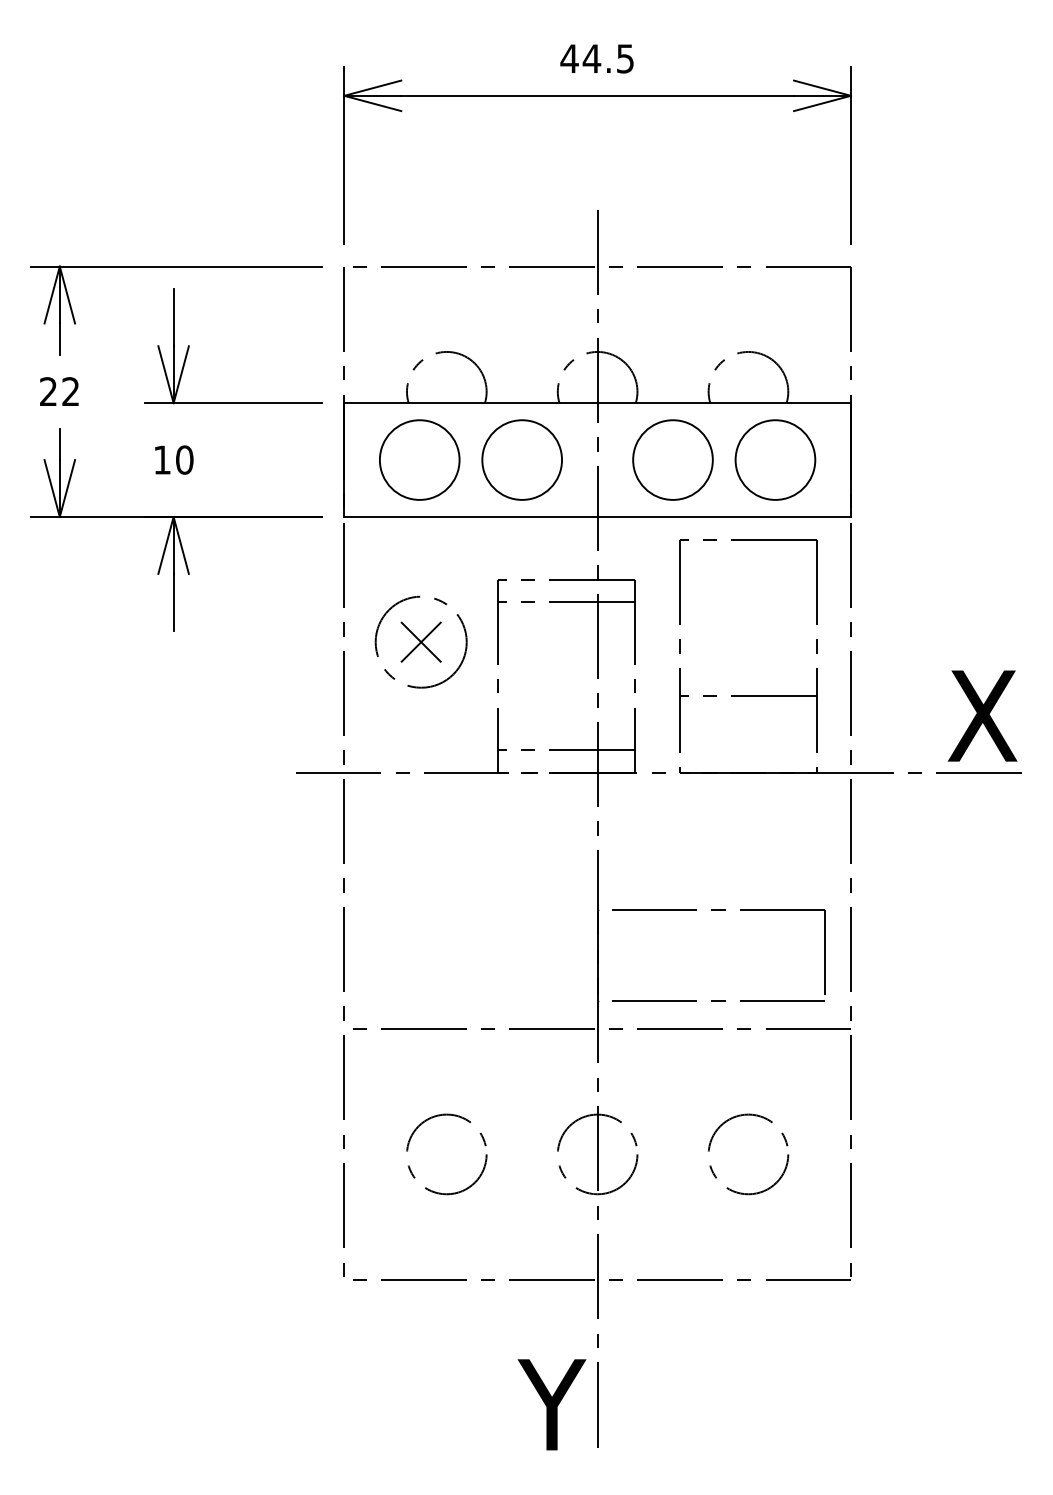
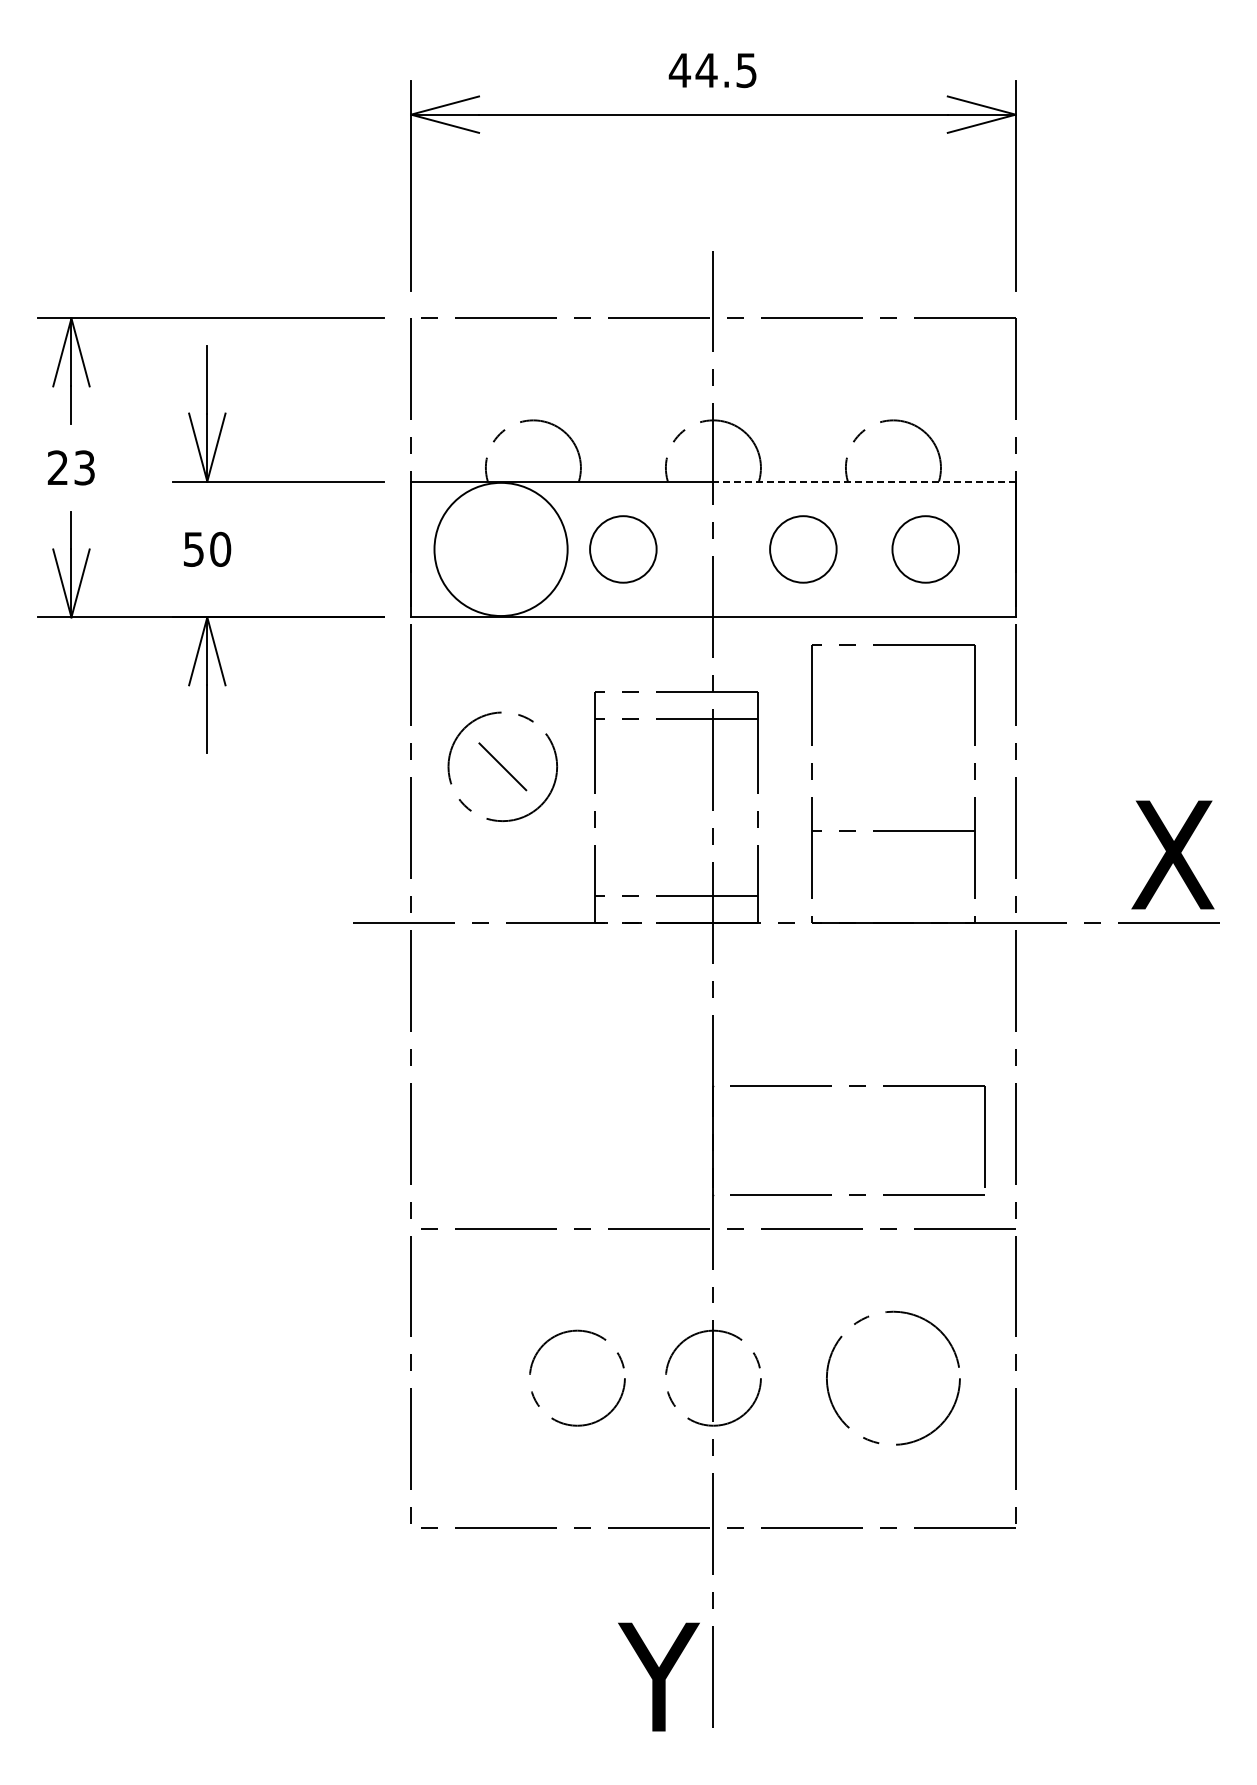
text: (70, 391) -> (84, 467), 22 -> 23
line: (724, 403) -> (864, 481), solid -> dashed
text: (162, 460) -> (193, 549), 10 -> 50
circle: (419, 460) -> (500, 549), size x1.4
circle: (521, 460) -> (622, 549), size x0.7
circle: (672, 460) -> (802, 549), size x0.7
circle: (775, 460) -> (925, 549), size x0.7
line: (420, 641) -> (502, 766), removed
circle: (446, 1153) -> (577, 1377), moved
circle: (748, 1153) -> (893, 1377), size x1.4

